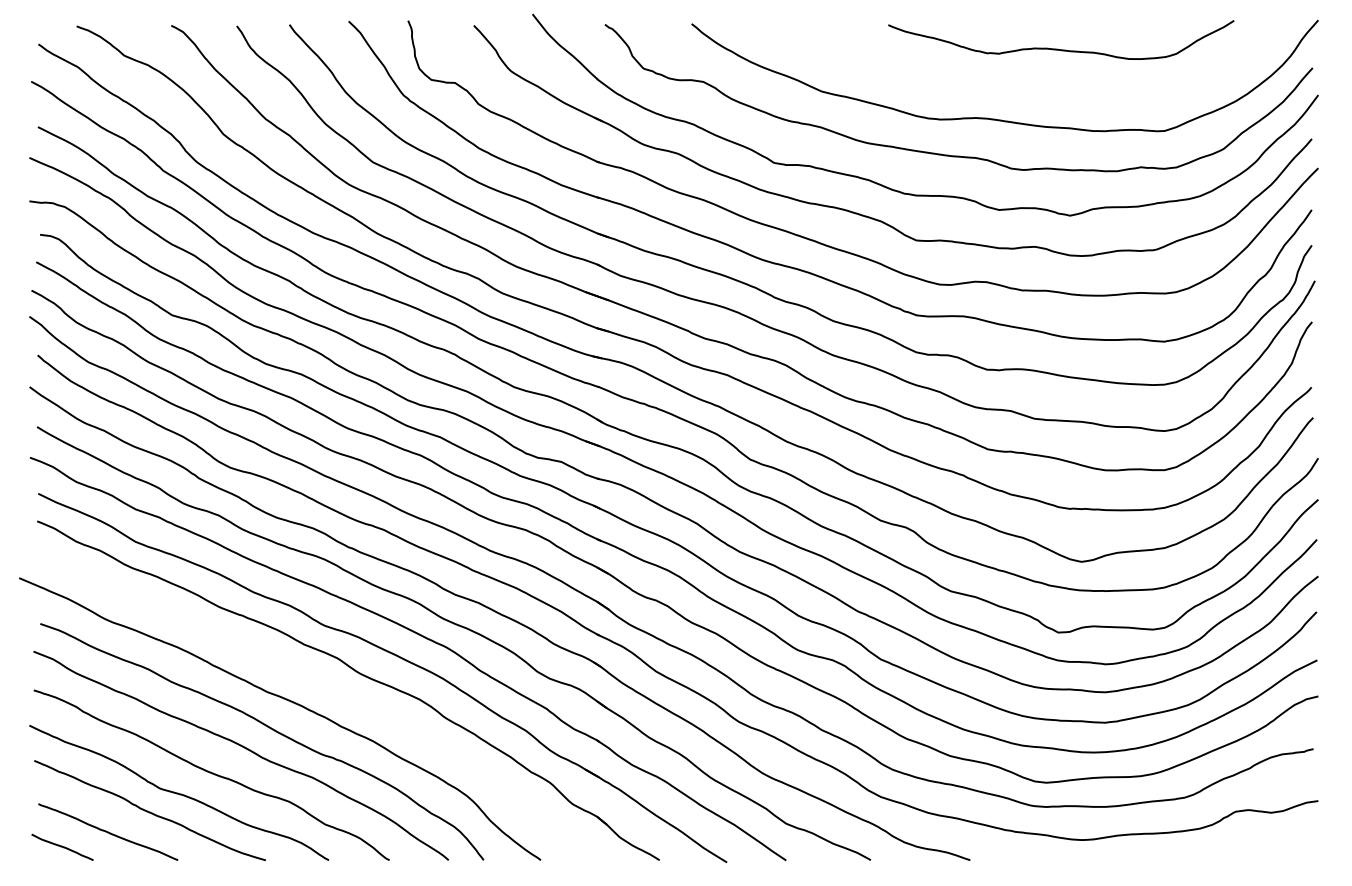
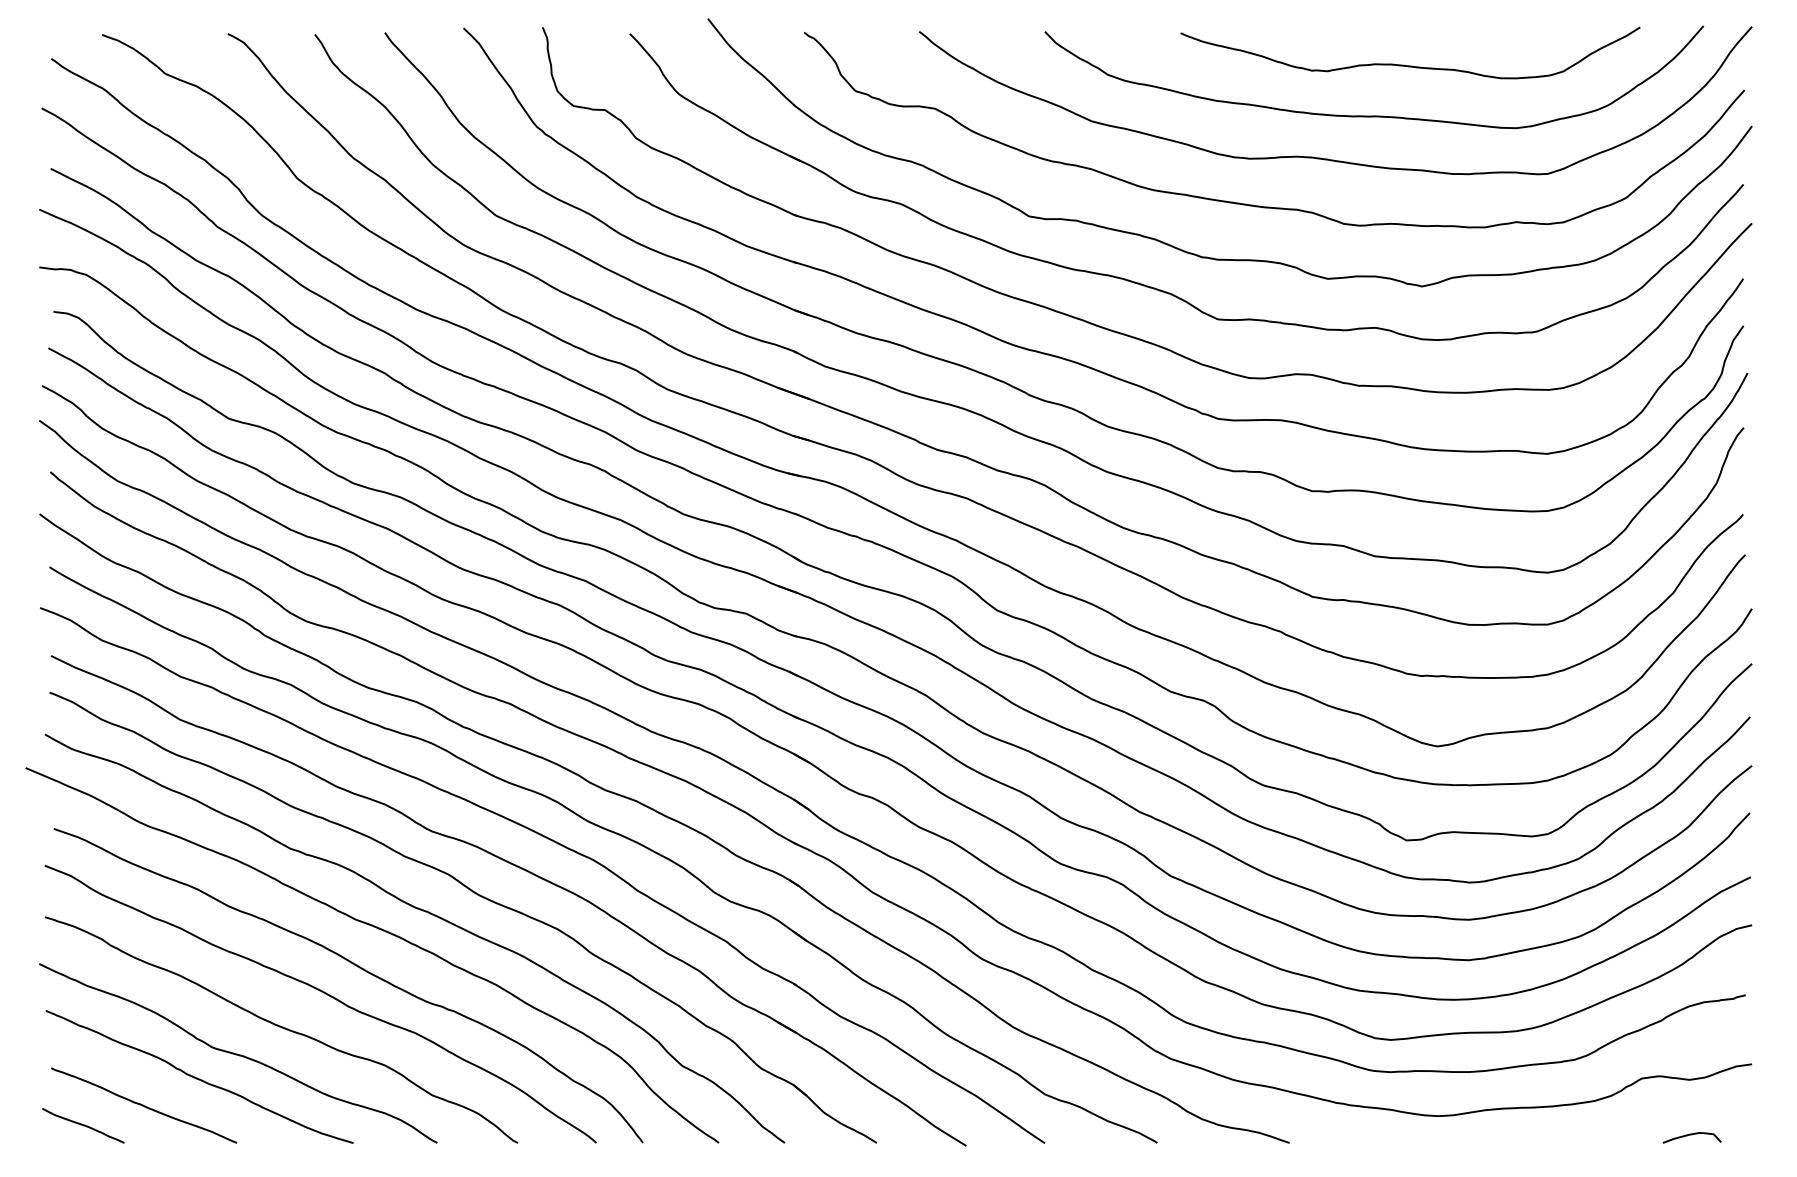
curve: (1033, 86) -> (1373, 114), added
curve: (318, 686) -> (423, 912), added
curve: (1273, 854) -> (1692, 1135), added

